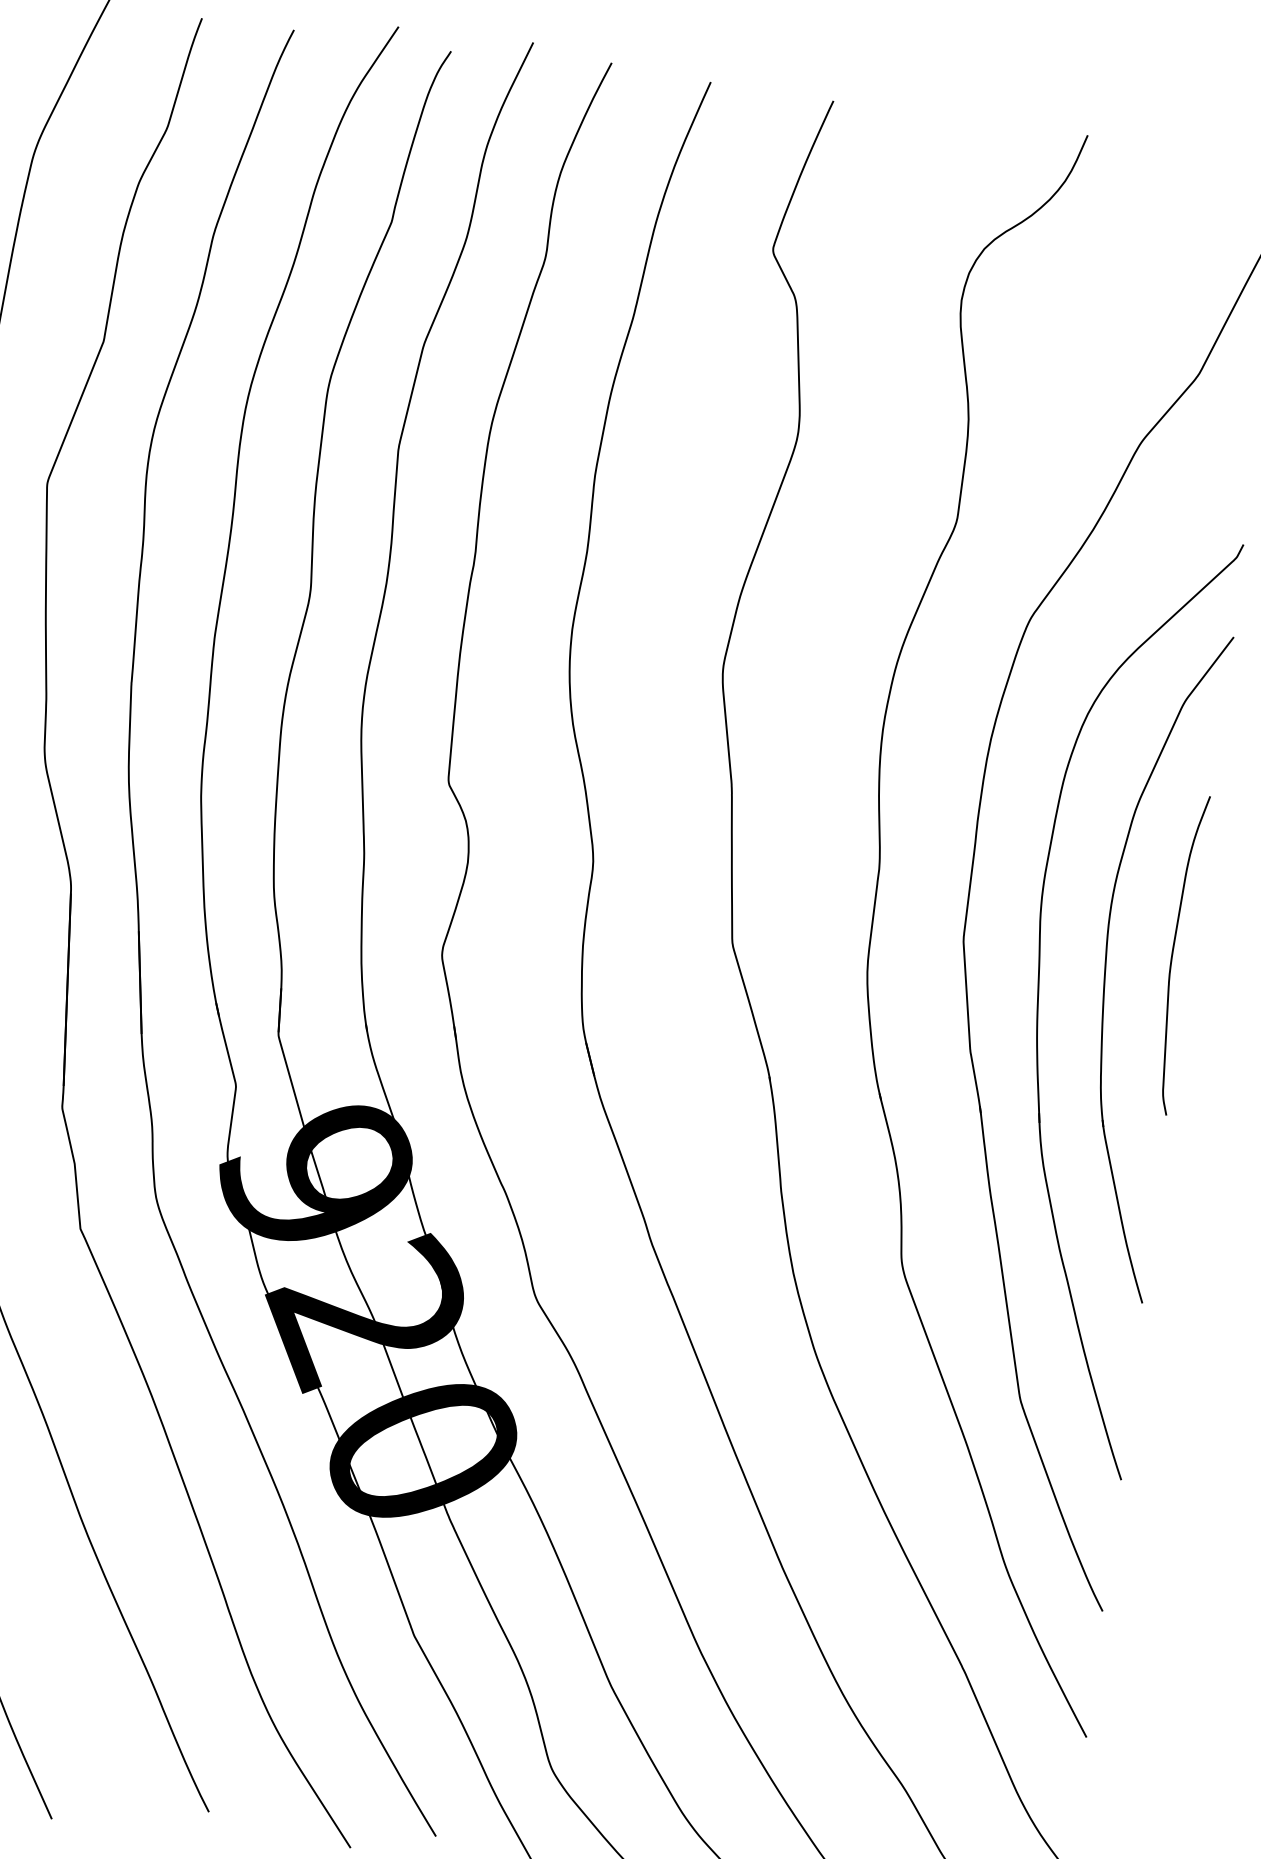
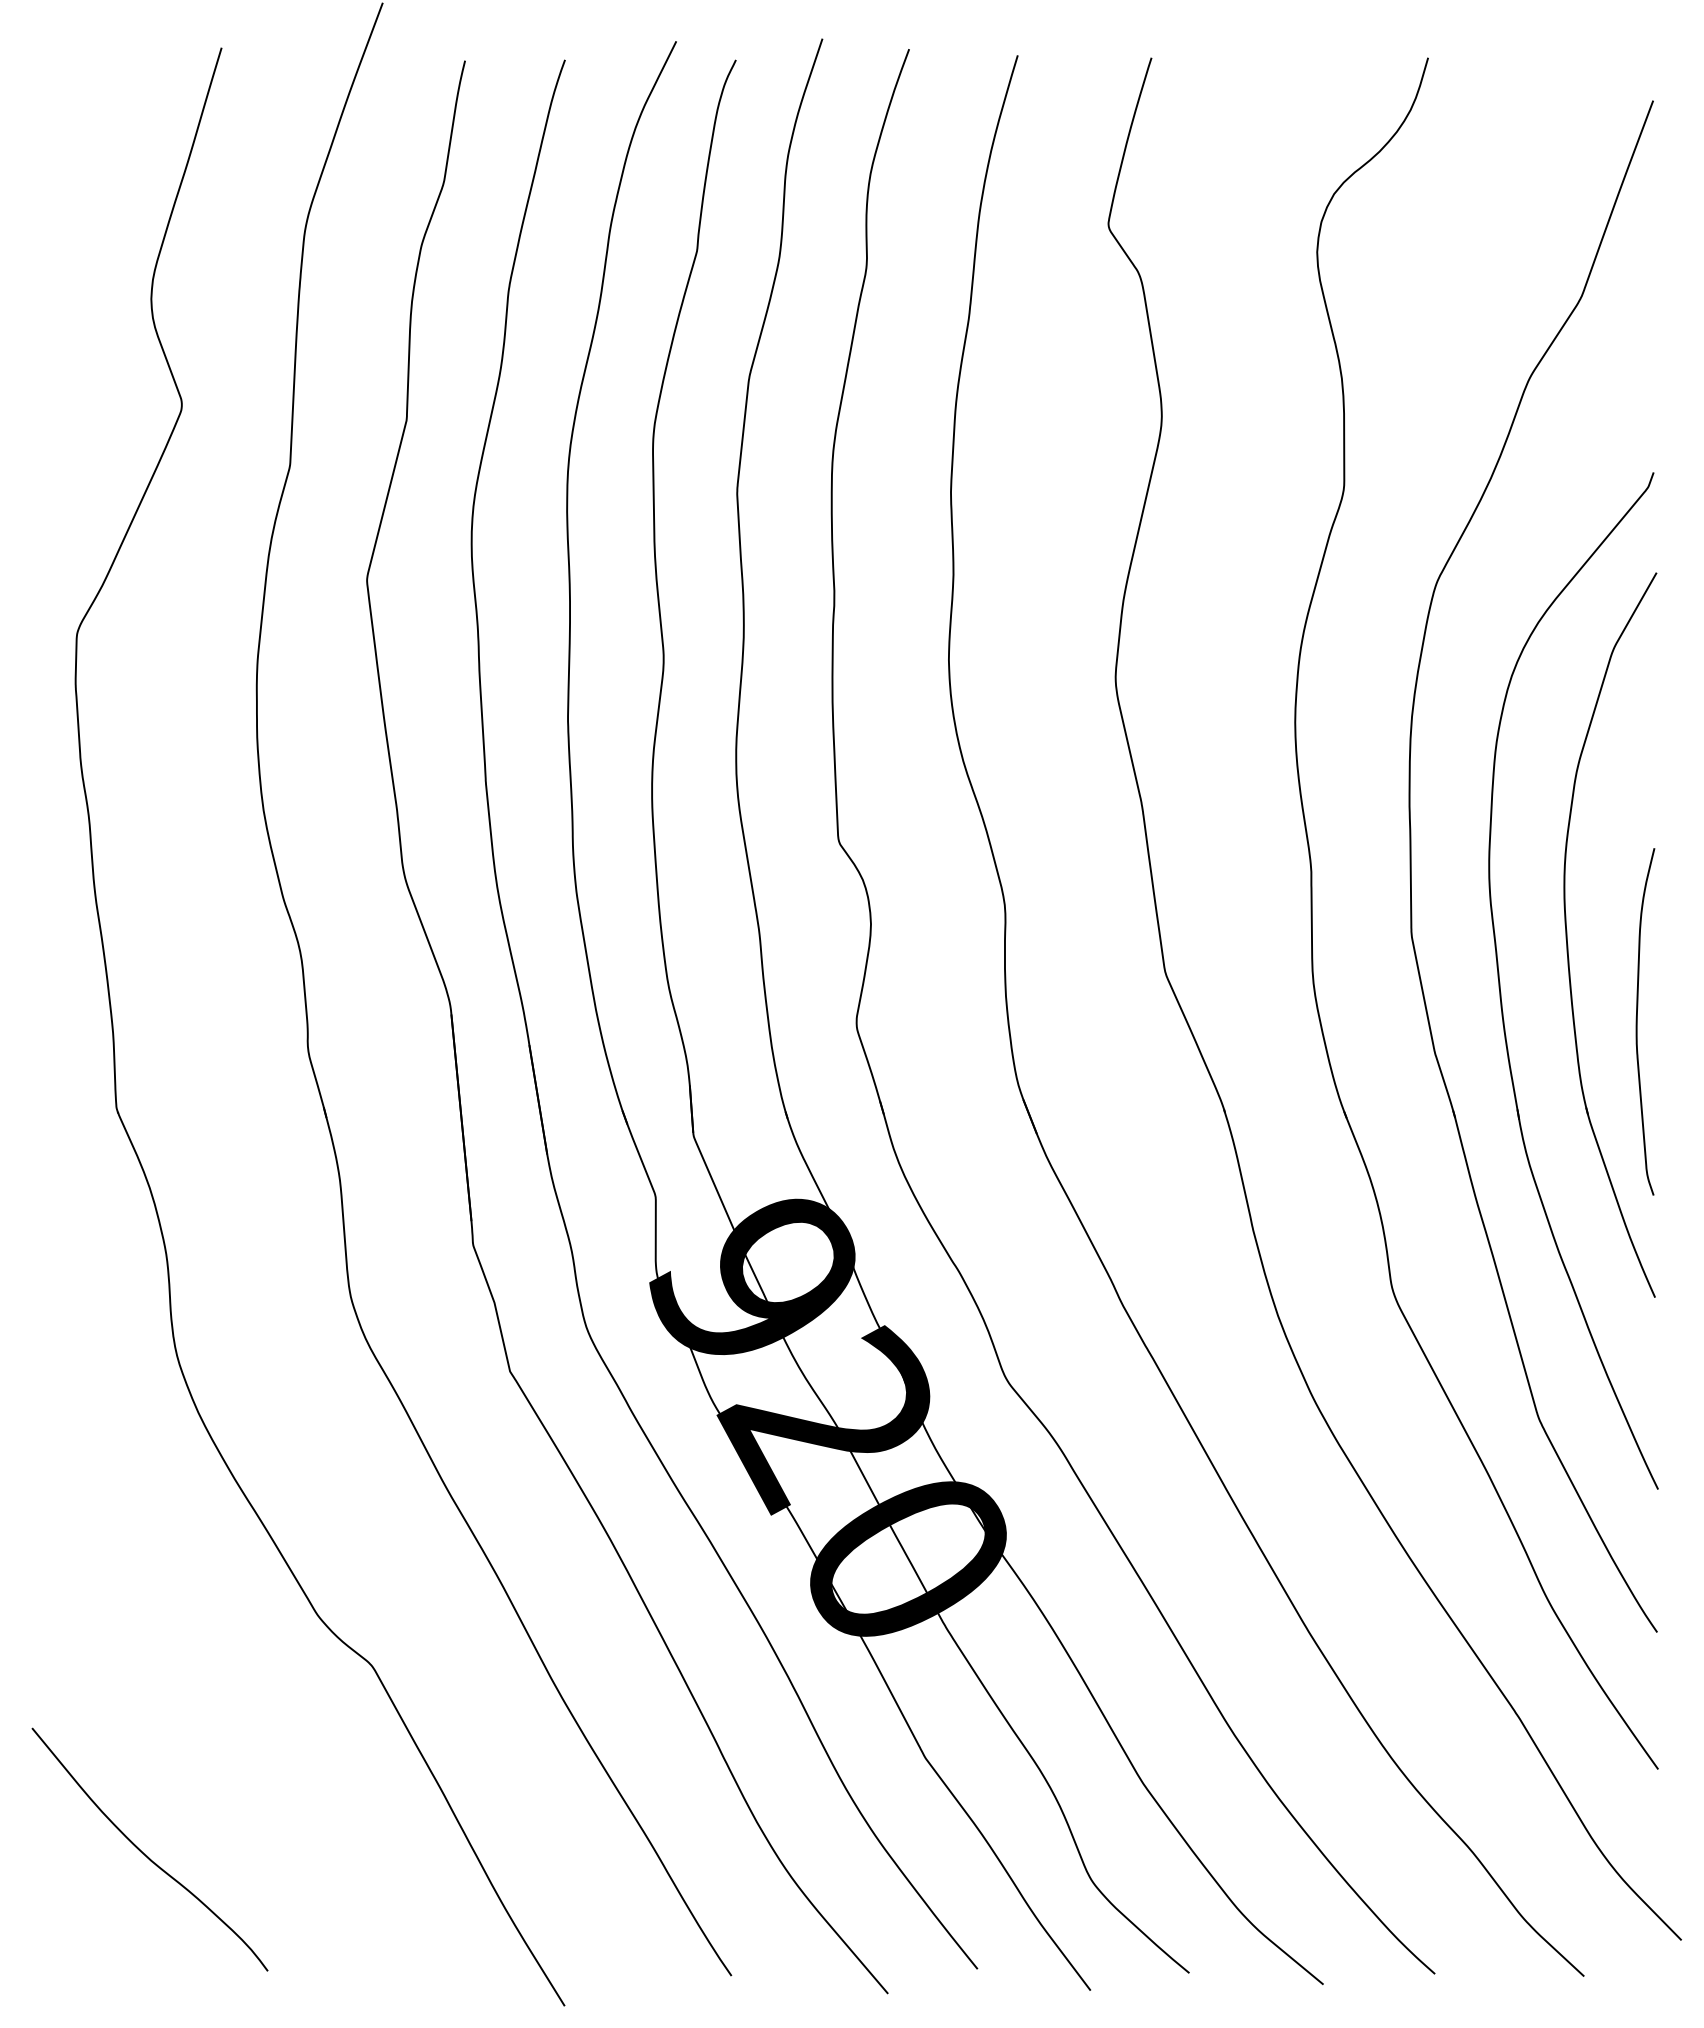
curve: (1173, 953) -> (1637, 1021), moved

